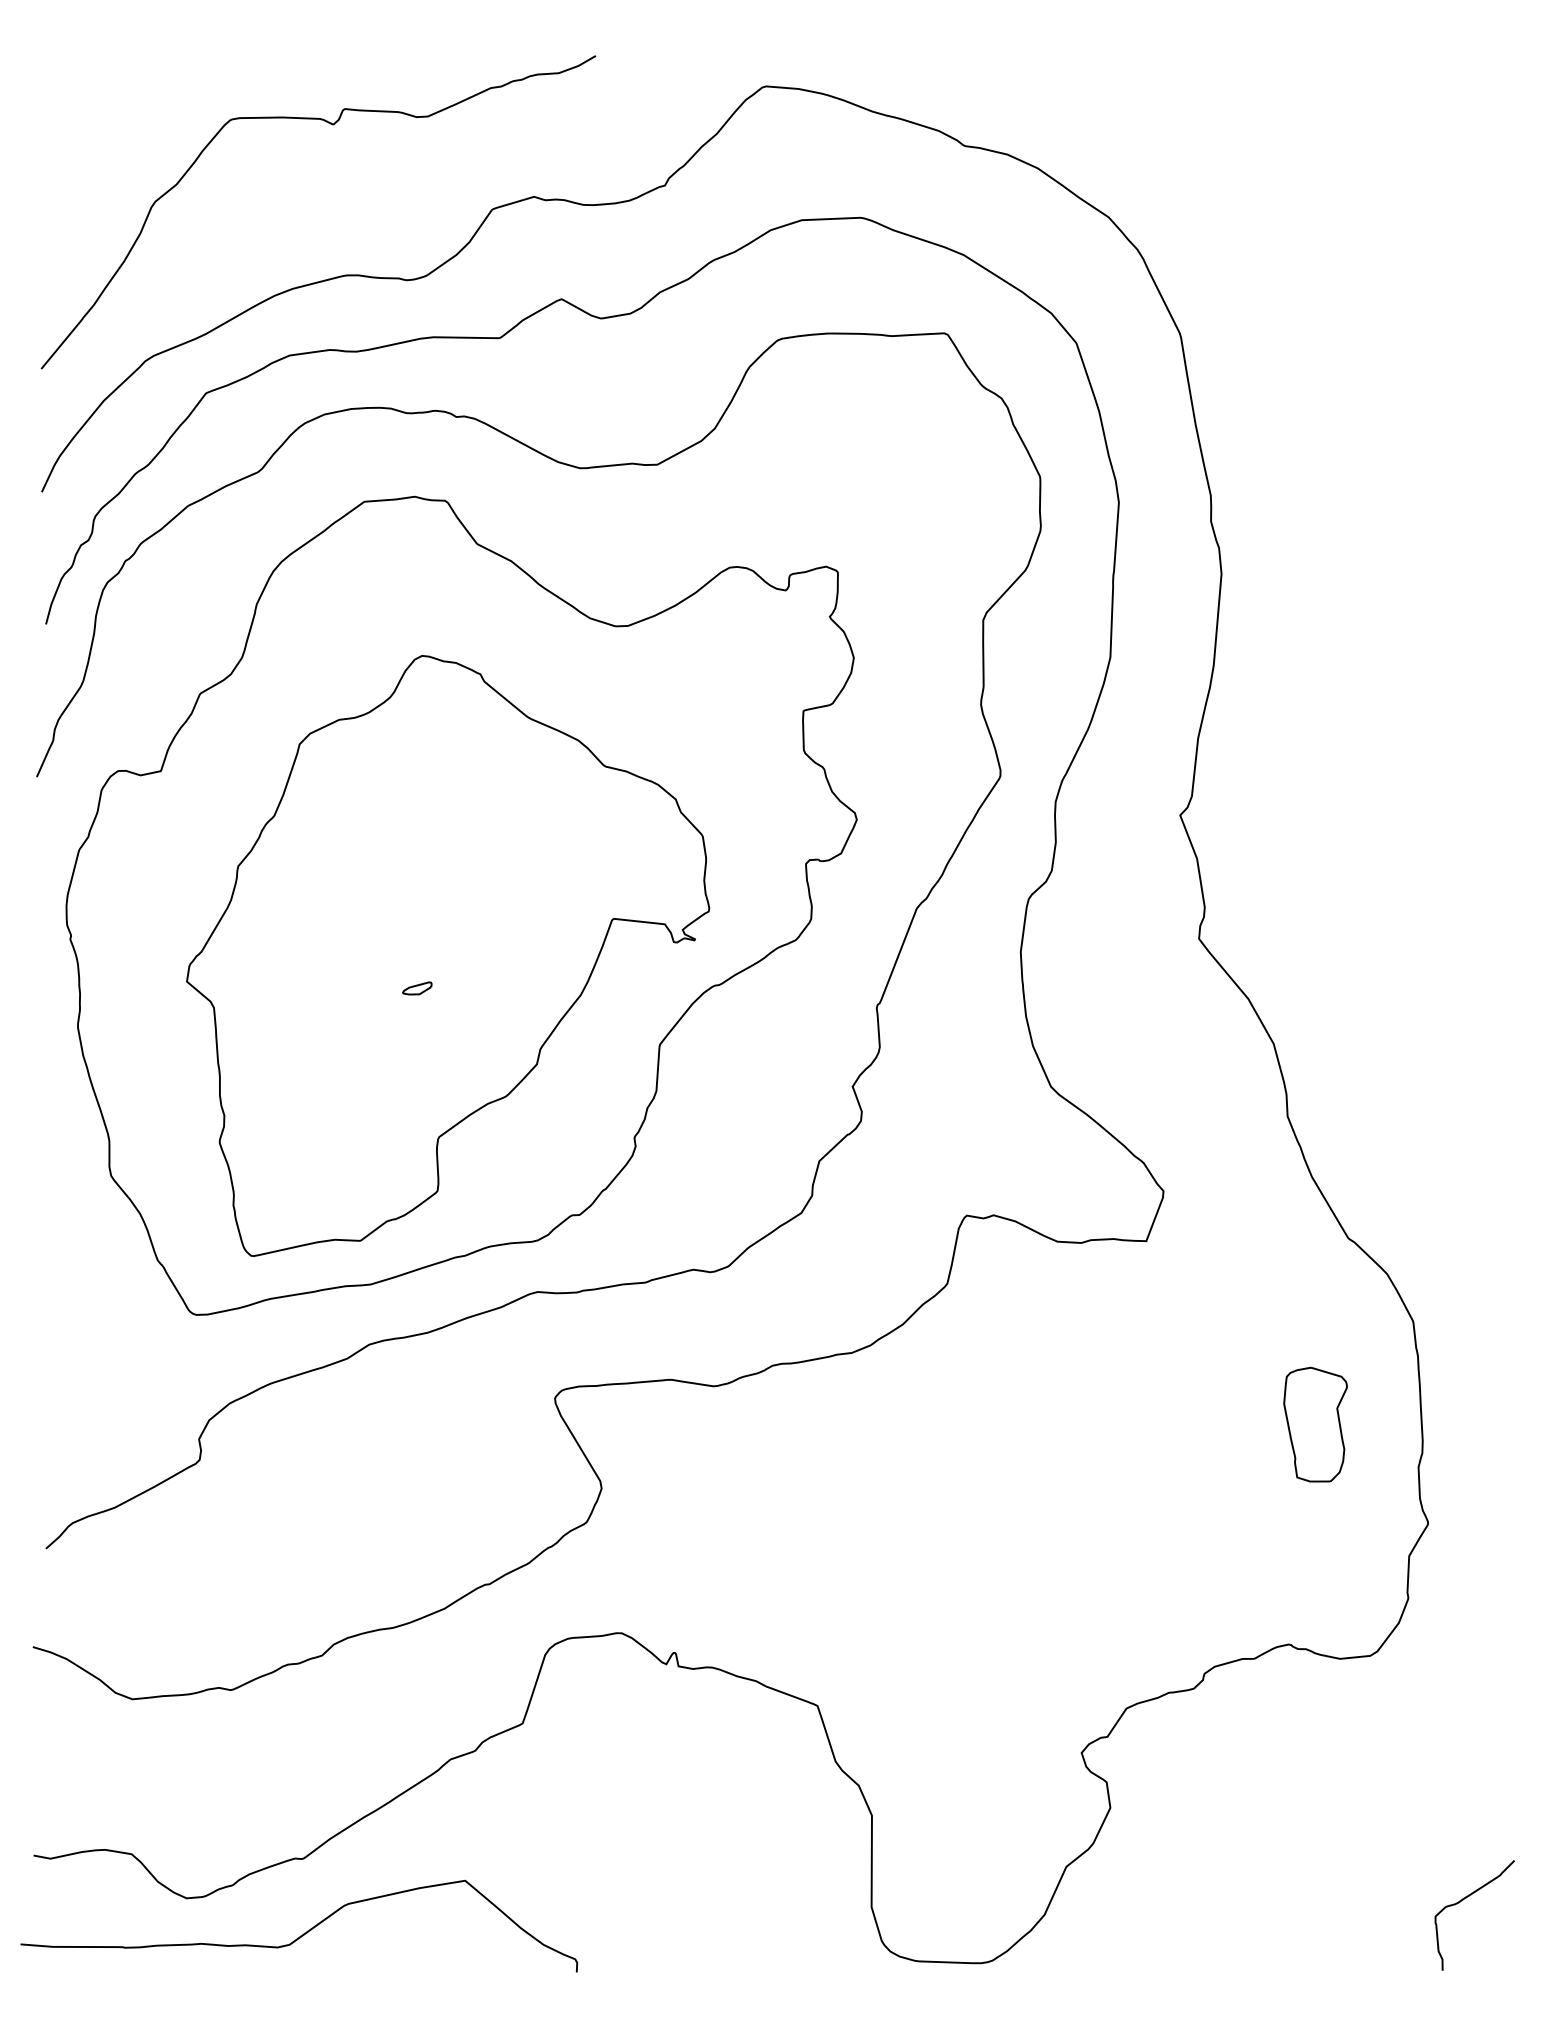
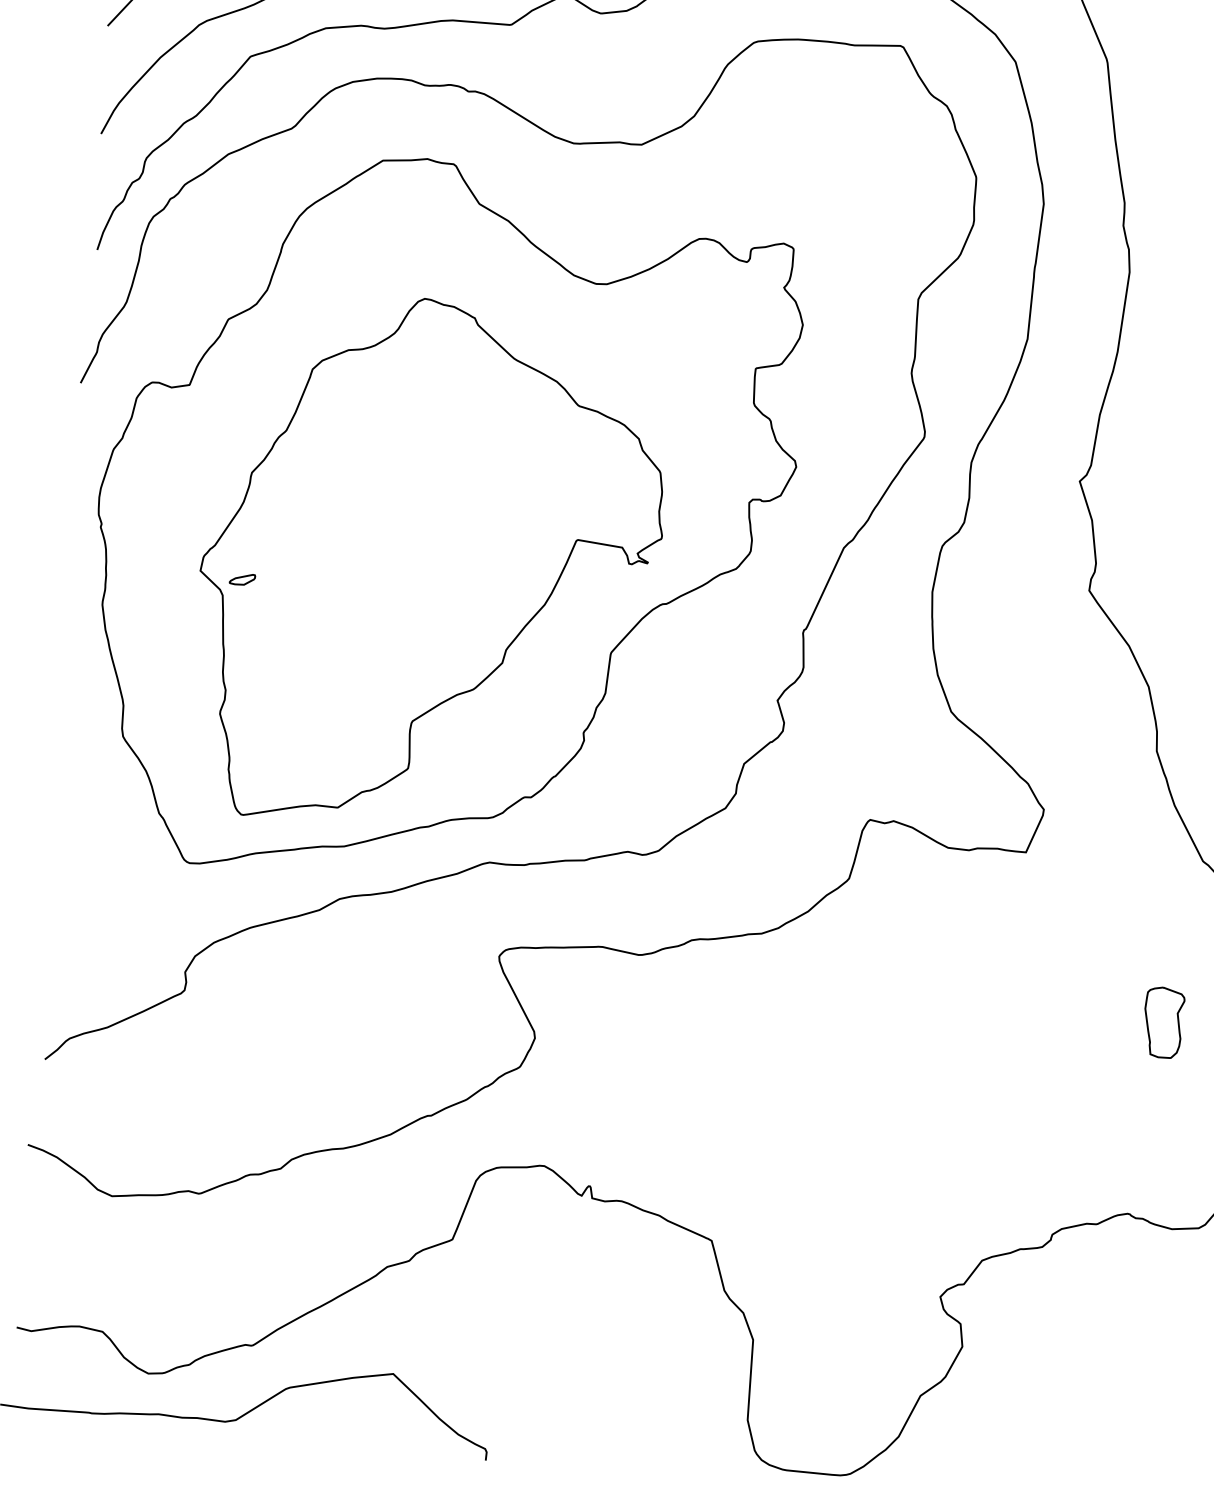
part: (417, 988) -> (242, 579), moved
part: (1315, 1424) -> (1163, 1022), size x0.7

